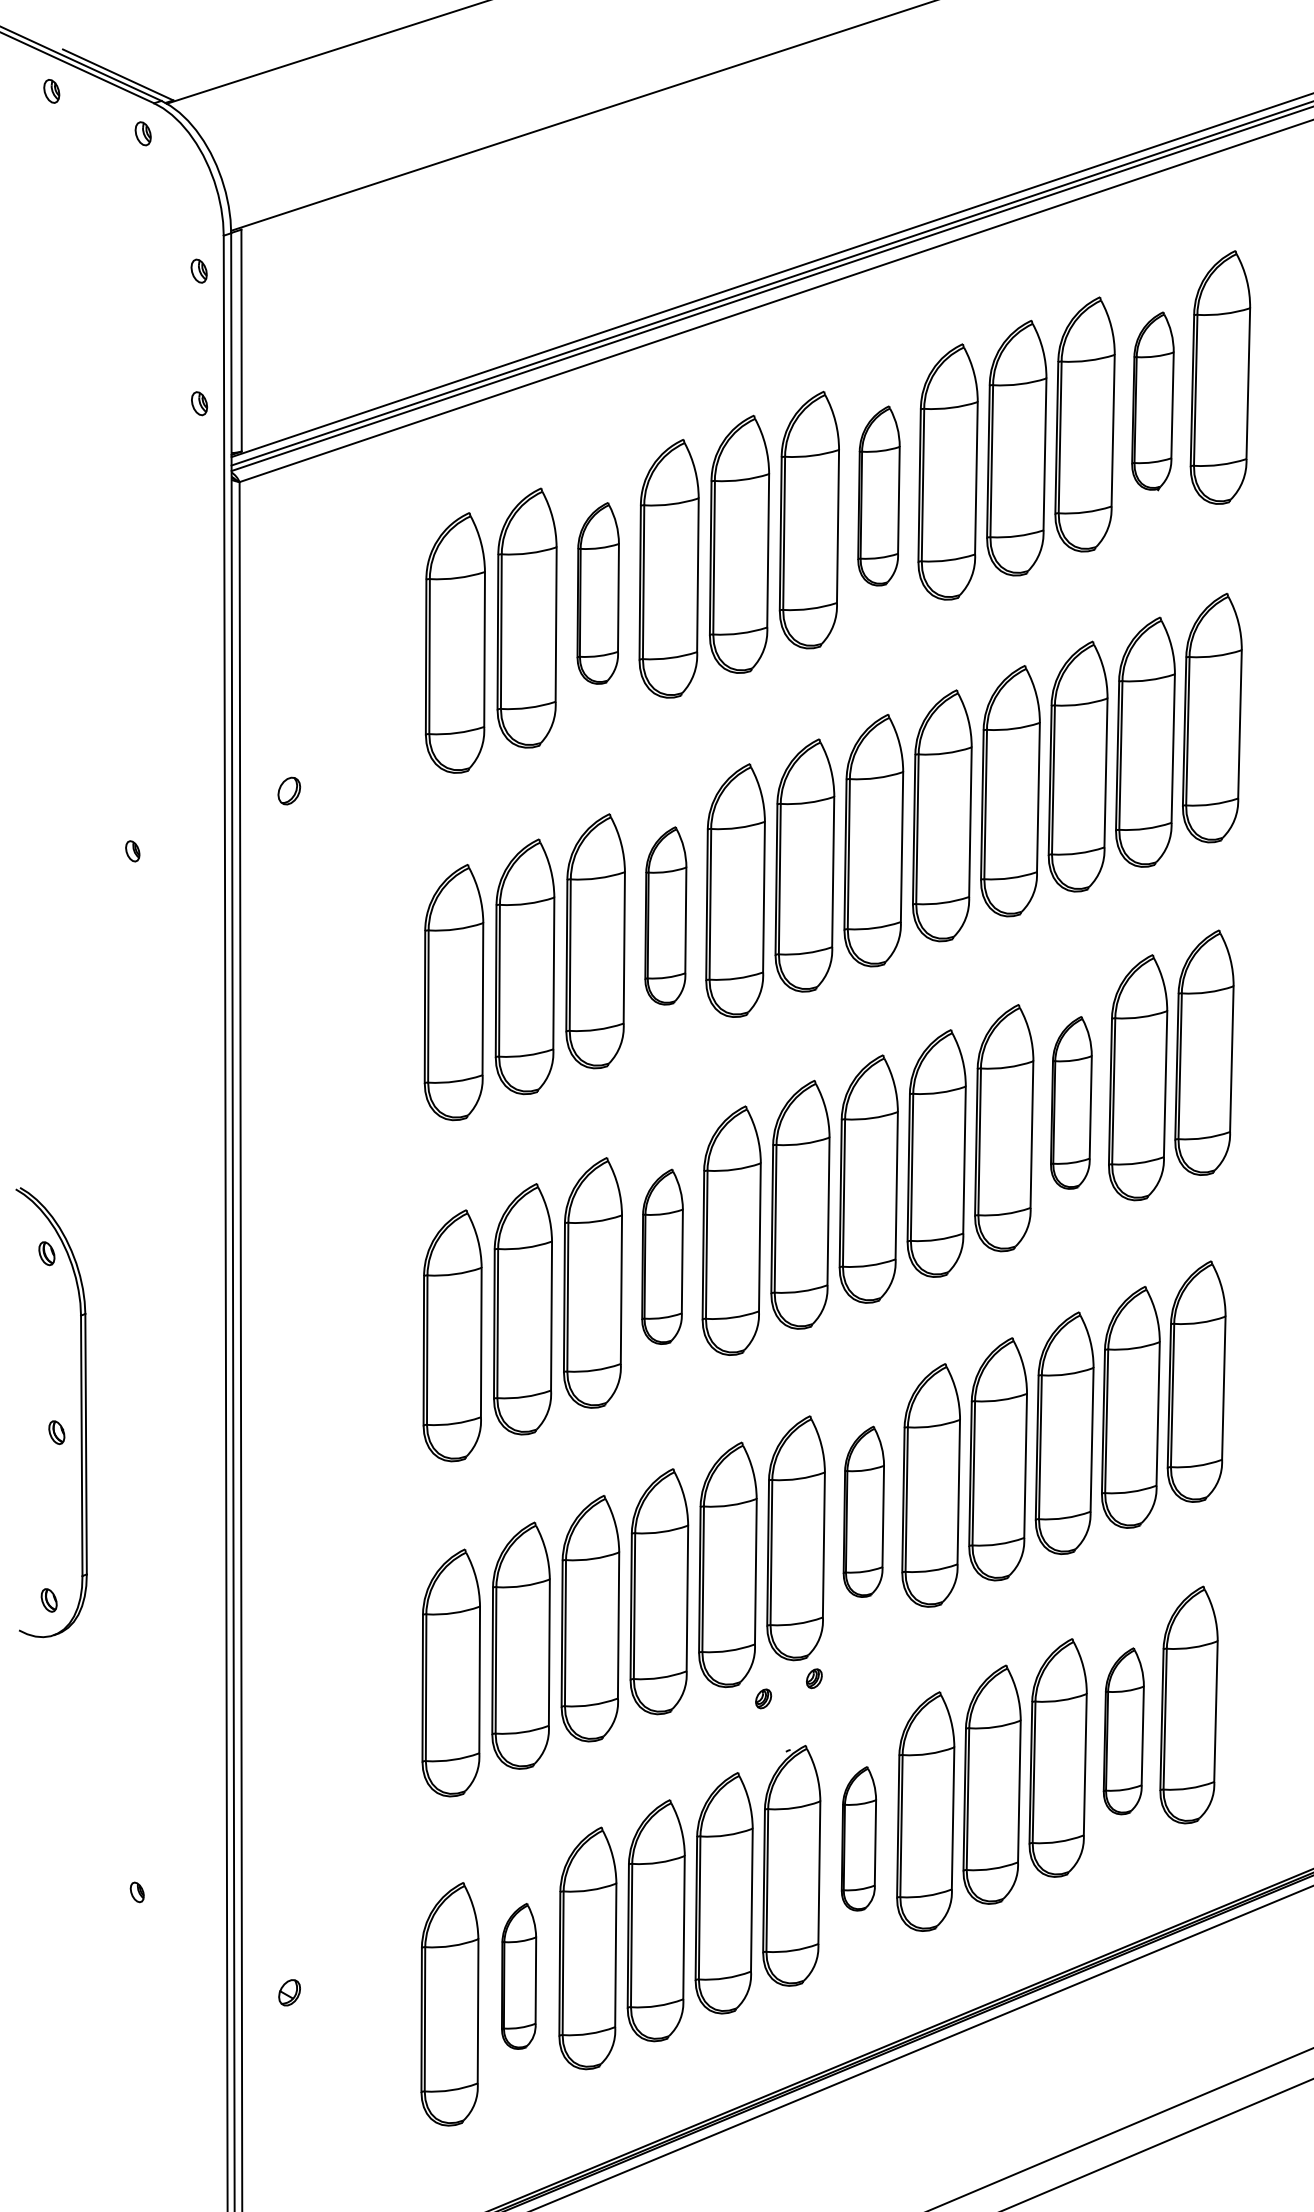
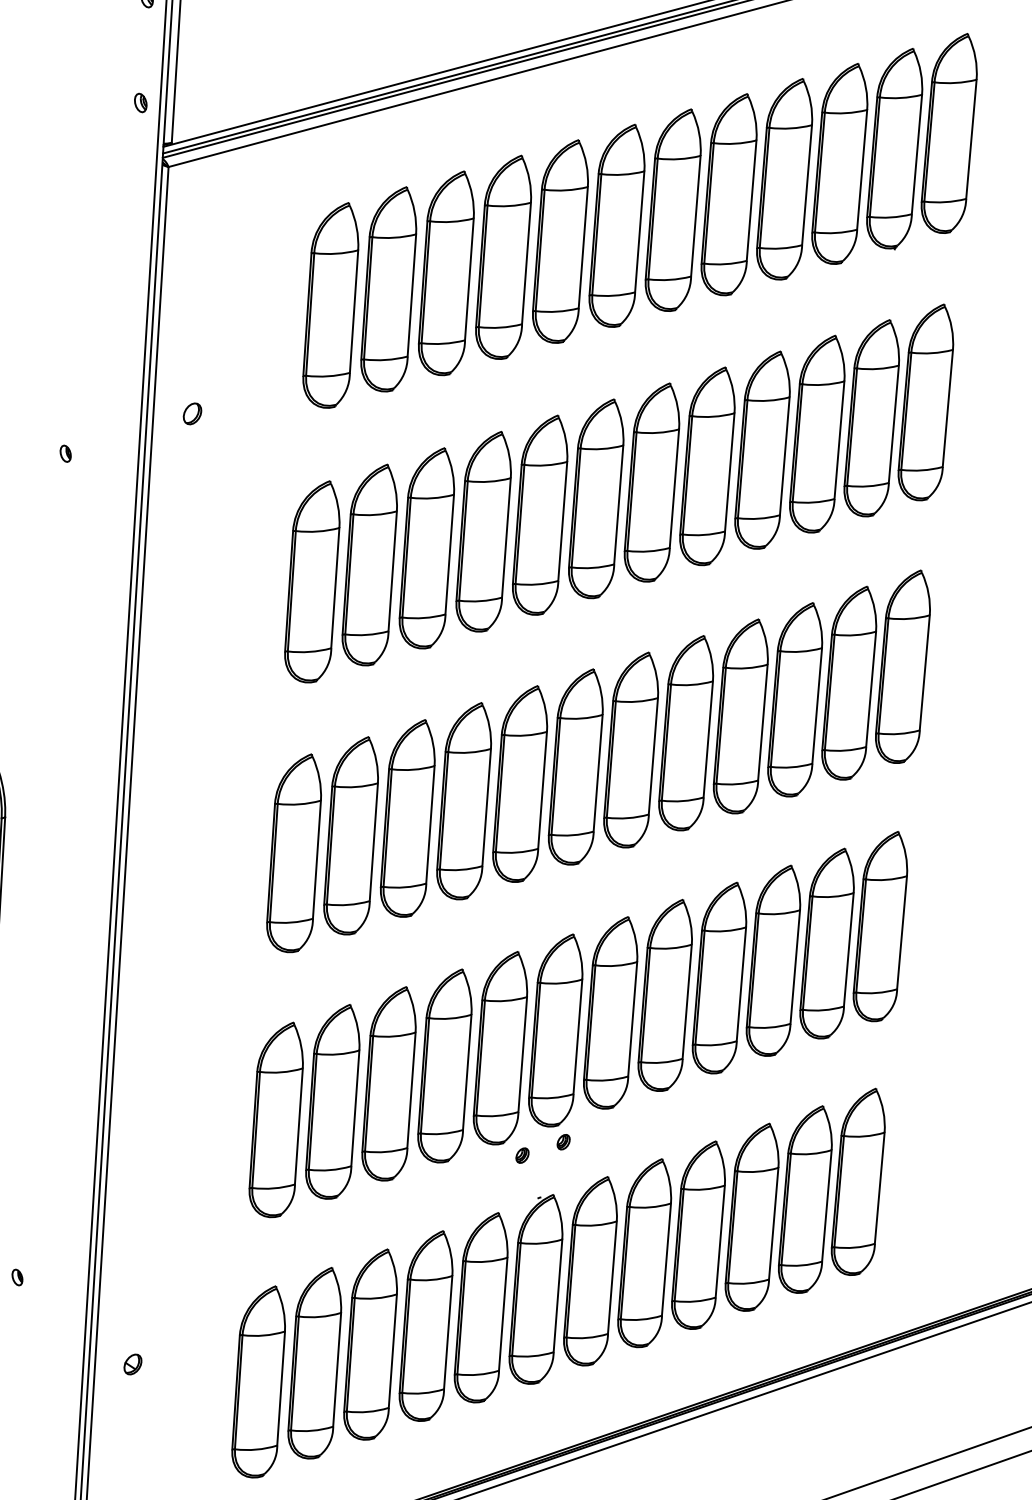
part: (1152, 401) -> (894, 148), size x1.43
part: (878, 495) -> (673, 209), size x1.43
part: (597, 593) -> (446, 272), size x1.43
part: (665, 915) -> (483, 531), size x1.43
part: (1071, 1102) -> (795, 699), size x1.43
part: (662, 1256) -> (464, 800), size x1.43
part: (863, 1511) -> (610, 1012), size x1.43
part: (1123, 1730) -> (805, 1198), size x1.43
part: (858, 1838) -> (590, 1270), size x1.67
part: (518, 1976) -> (314, 1363), size x1.67

